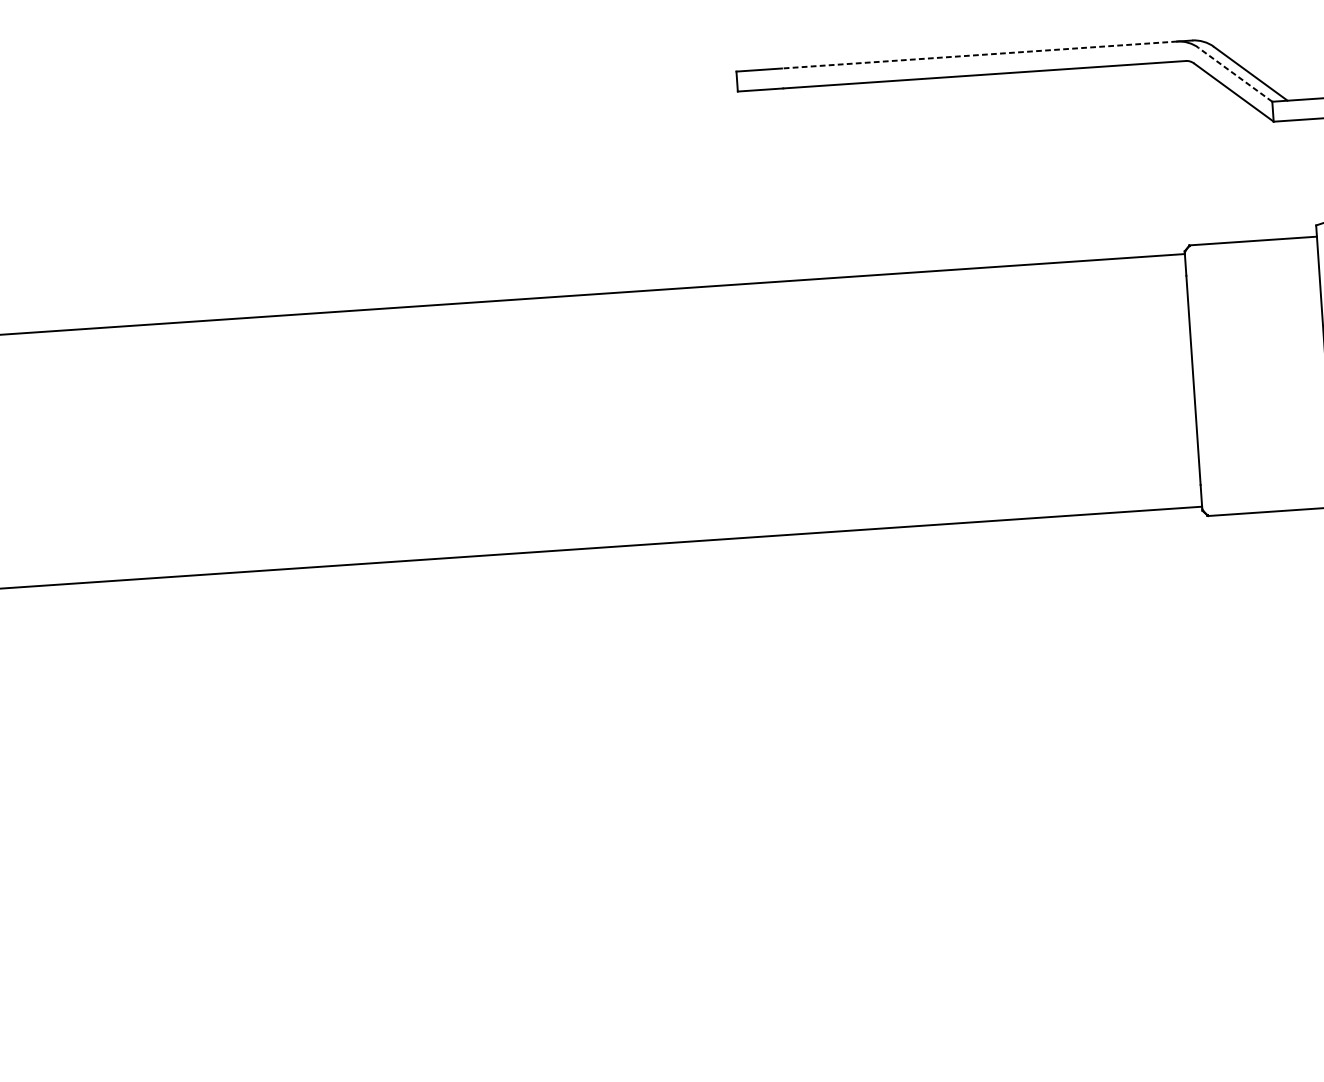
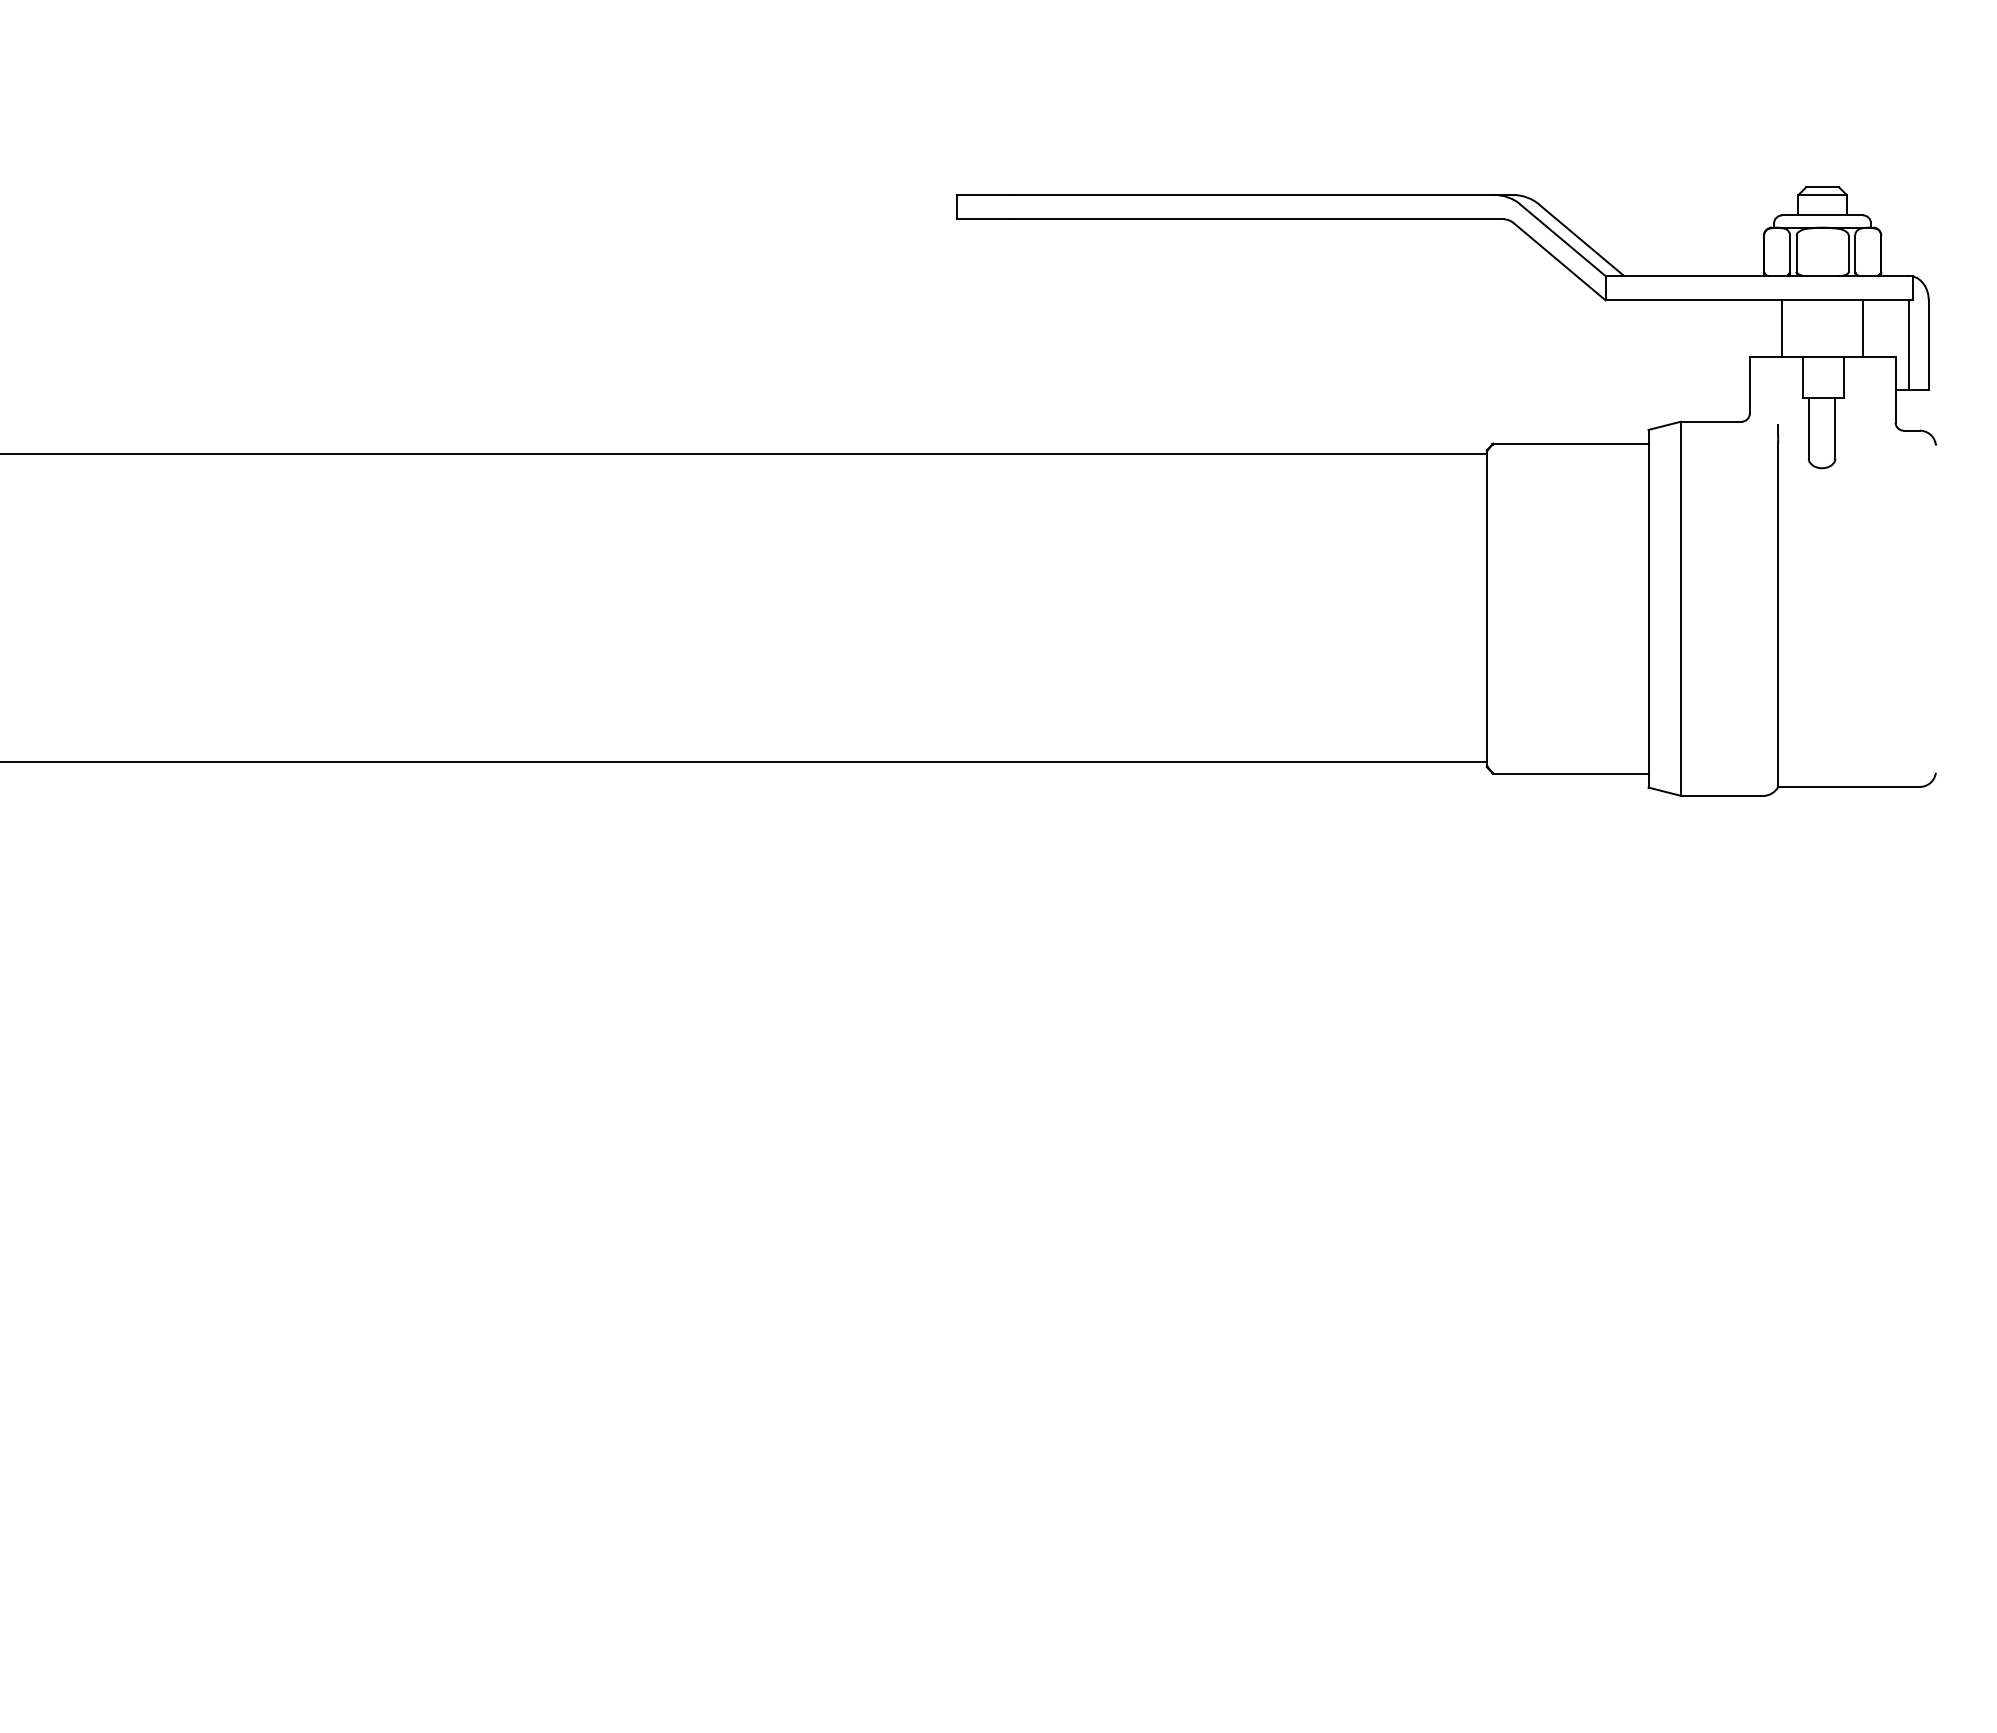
line: (979, 55) -> (1253, 195), dashed -> solid
line: (1235, 74) -> (1563, 240), dashed -> solid

